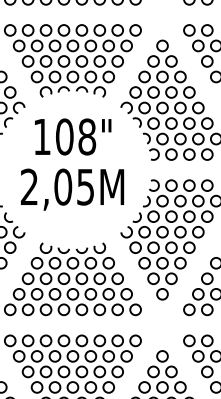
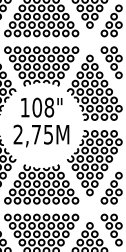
text: (63, 186) -> (36, 134), 2,05M -> 2,75M

